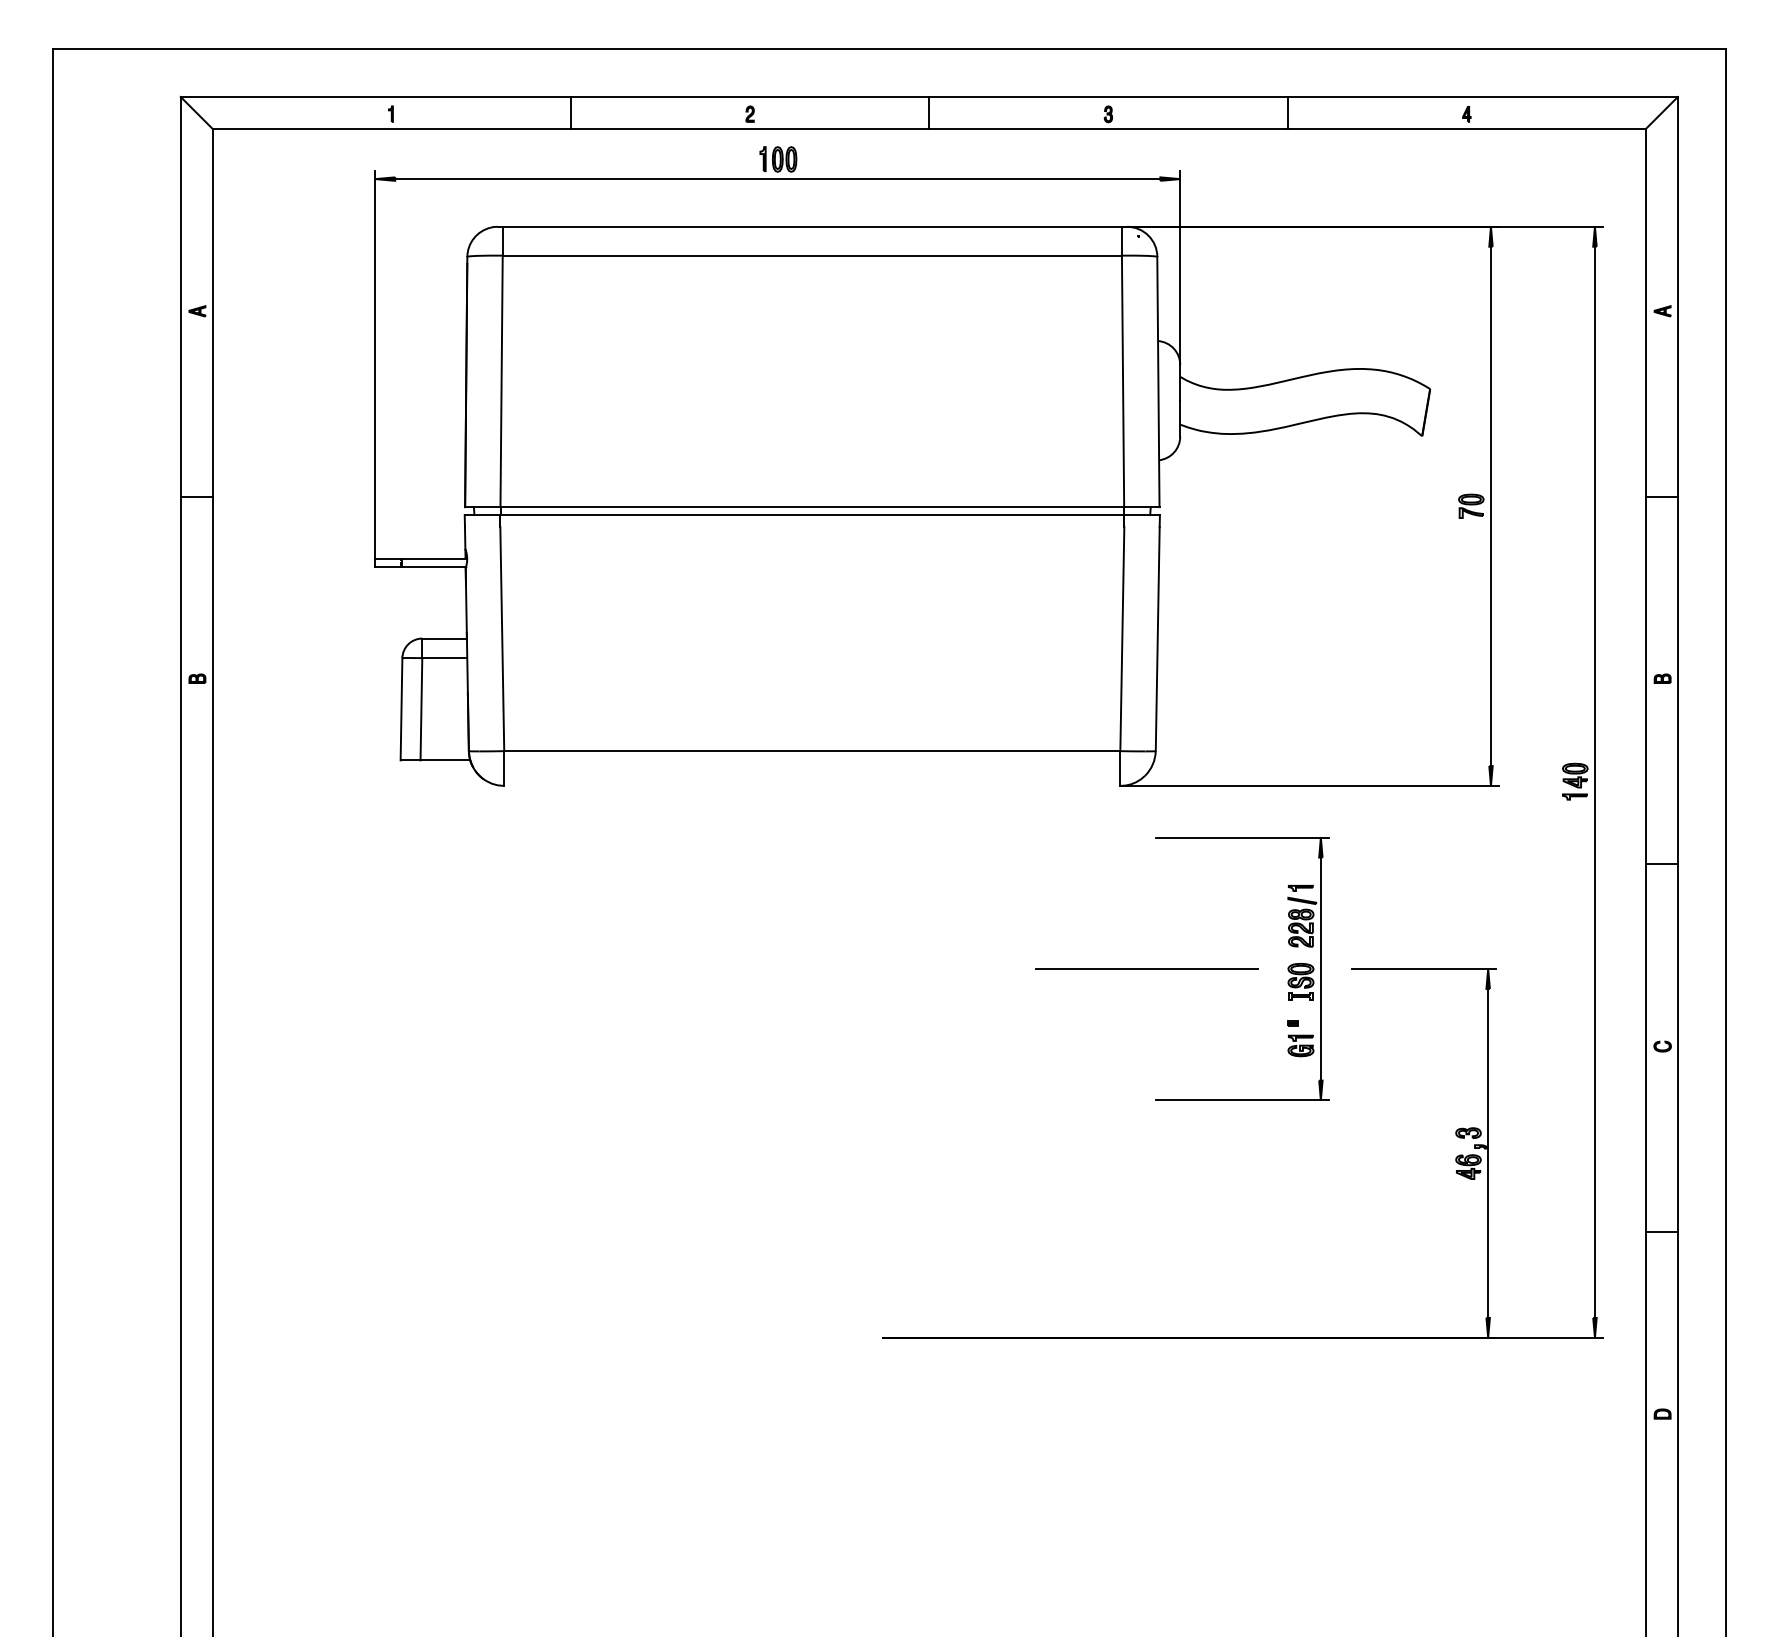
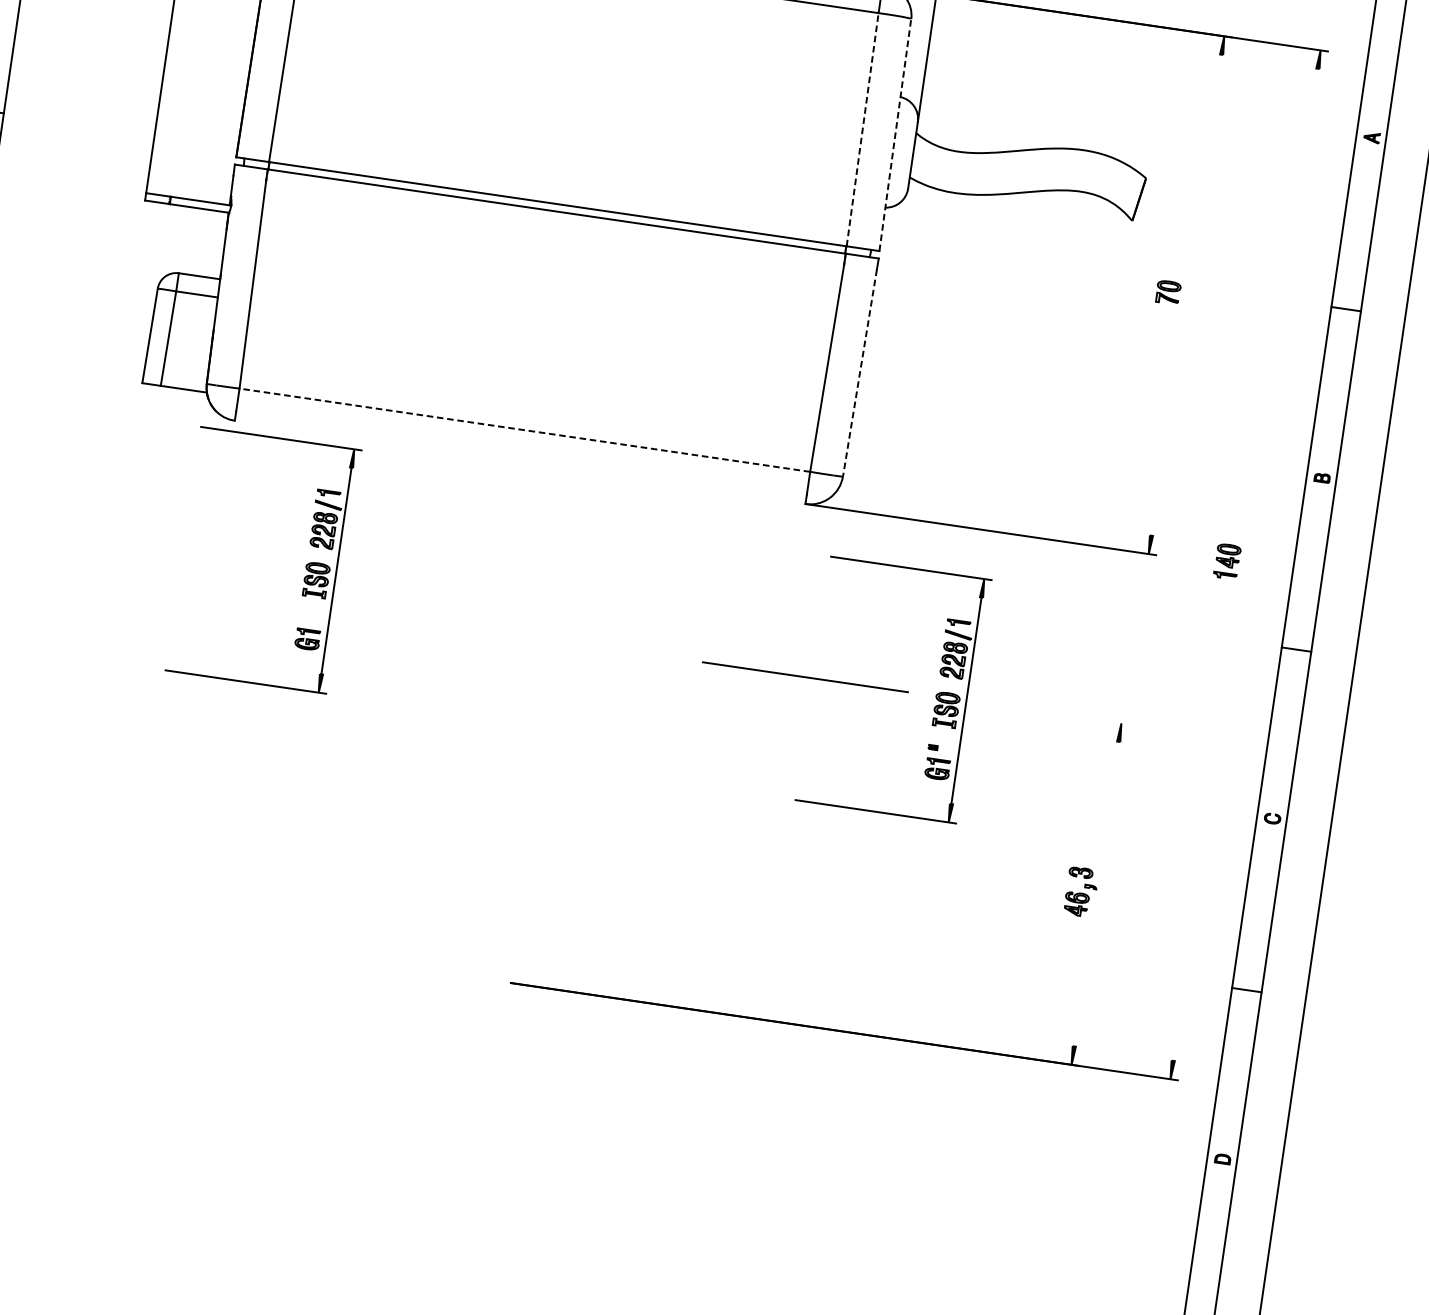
line: (1123, 381) -> (863, 129), solid -> dashed
line: (1158, 381) -> (895, 134), solid -> dashed
line: (1490, 506) -> (1186, 295), removed
line: (1157, 639) -> (859, 373), solid -> dashed
line: (811, 751) -> (524, 430), solid -> dashed
line: (1594, 781) -> (1245, 564), removed
part: (601, 928) -> (305, 565), added
line: (1423, 969) -> (1061, 715), removed
line: (1488, 1152) -> (1096, 893), removed

